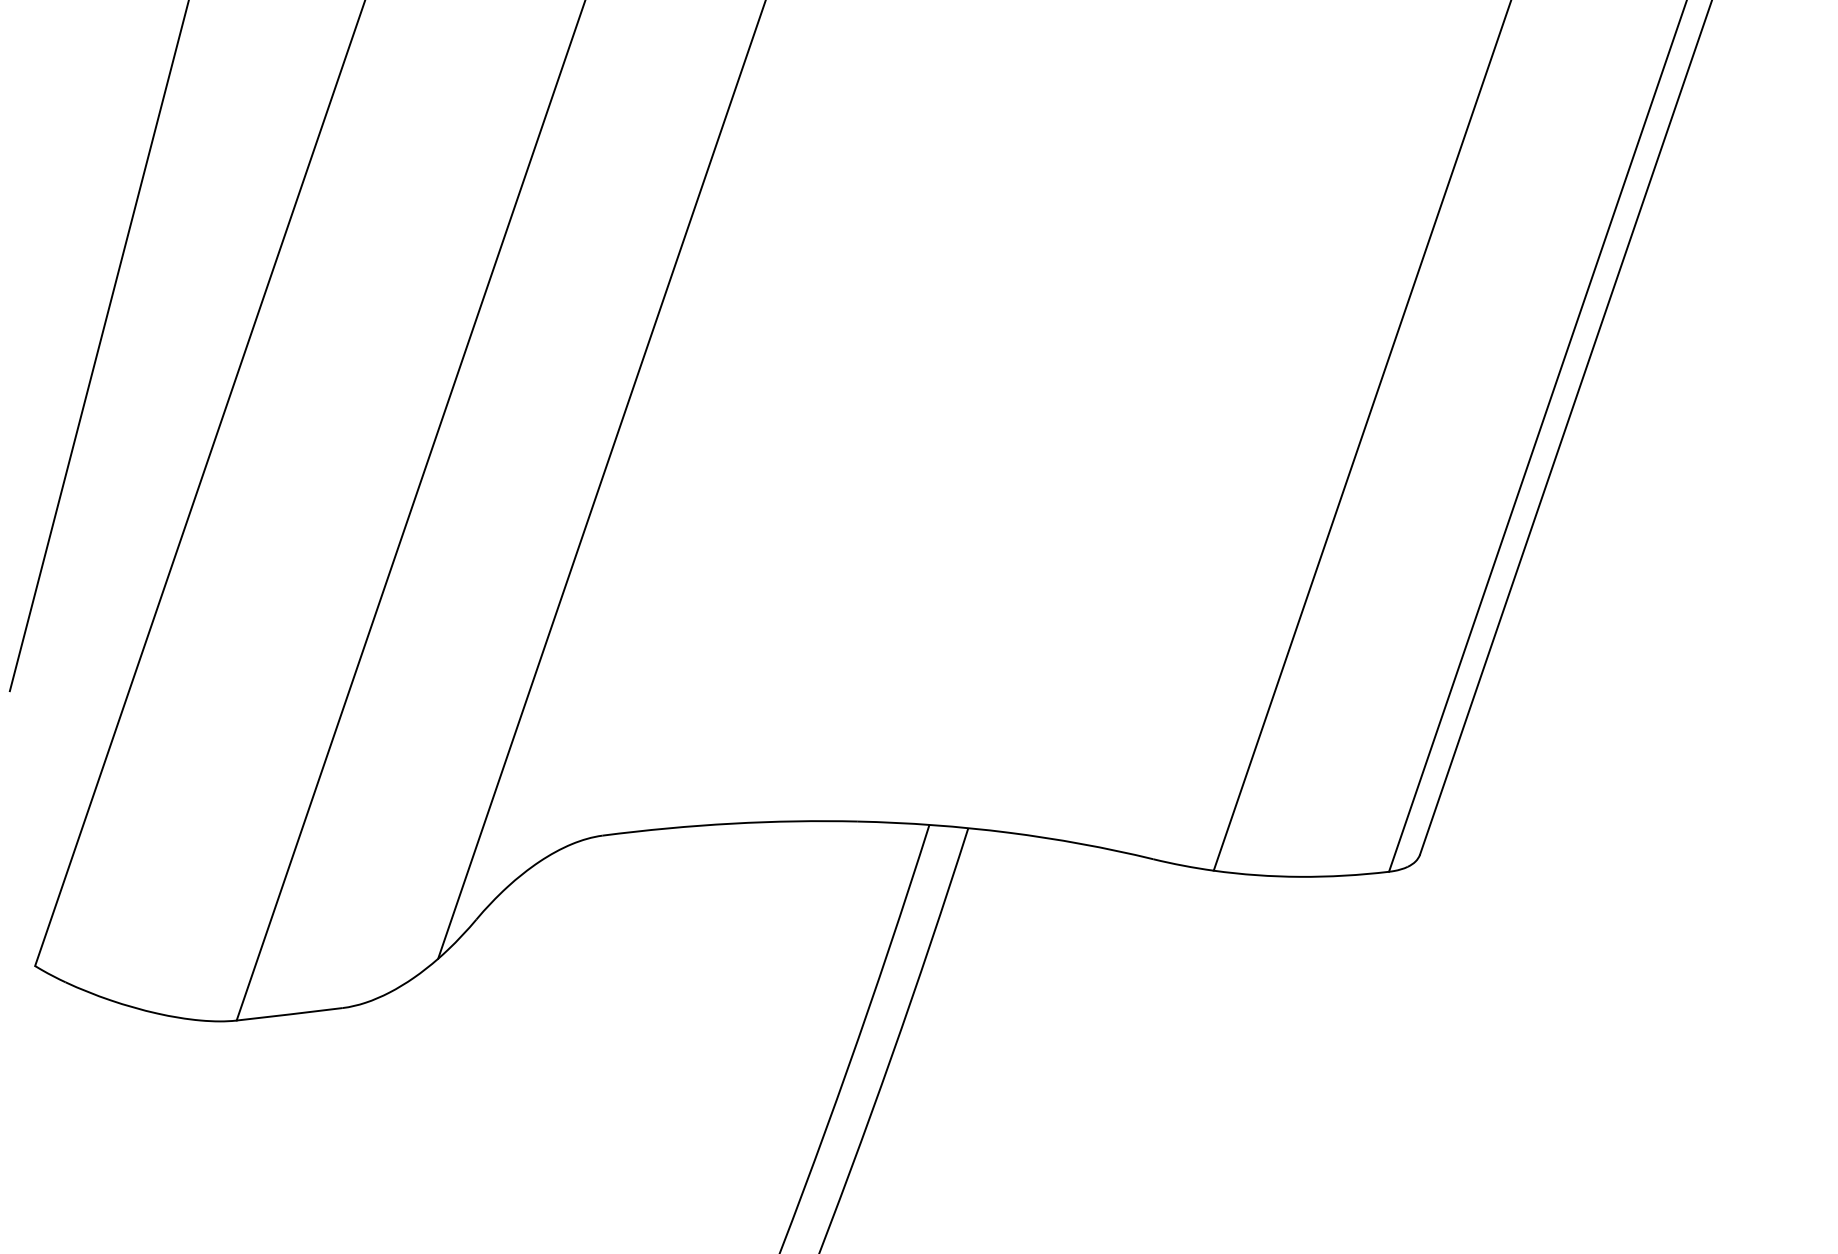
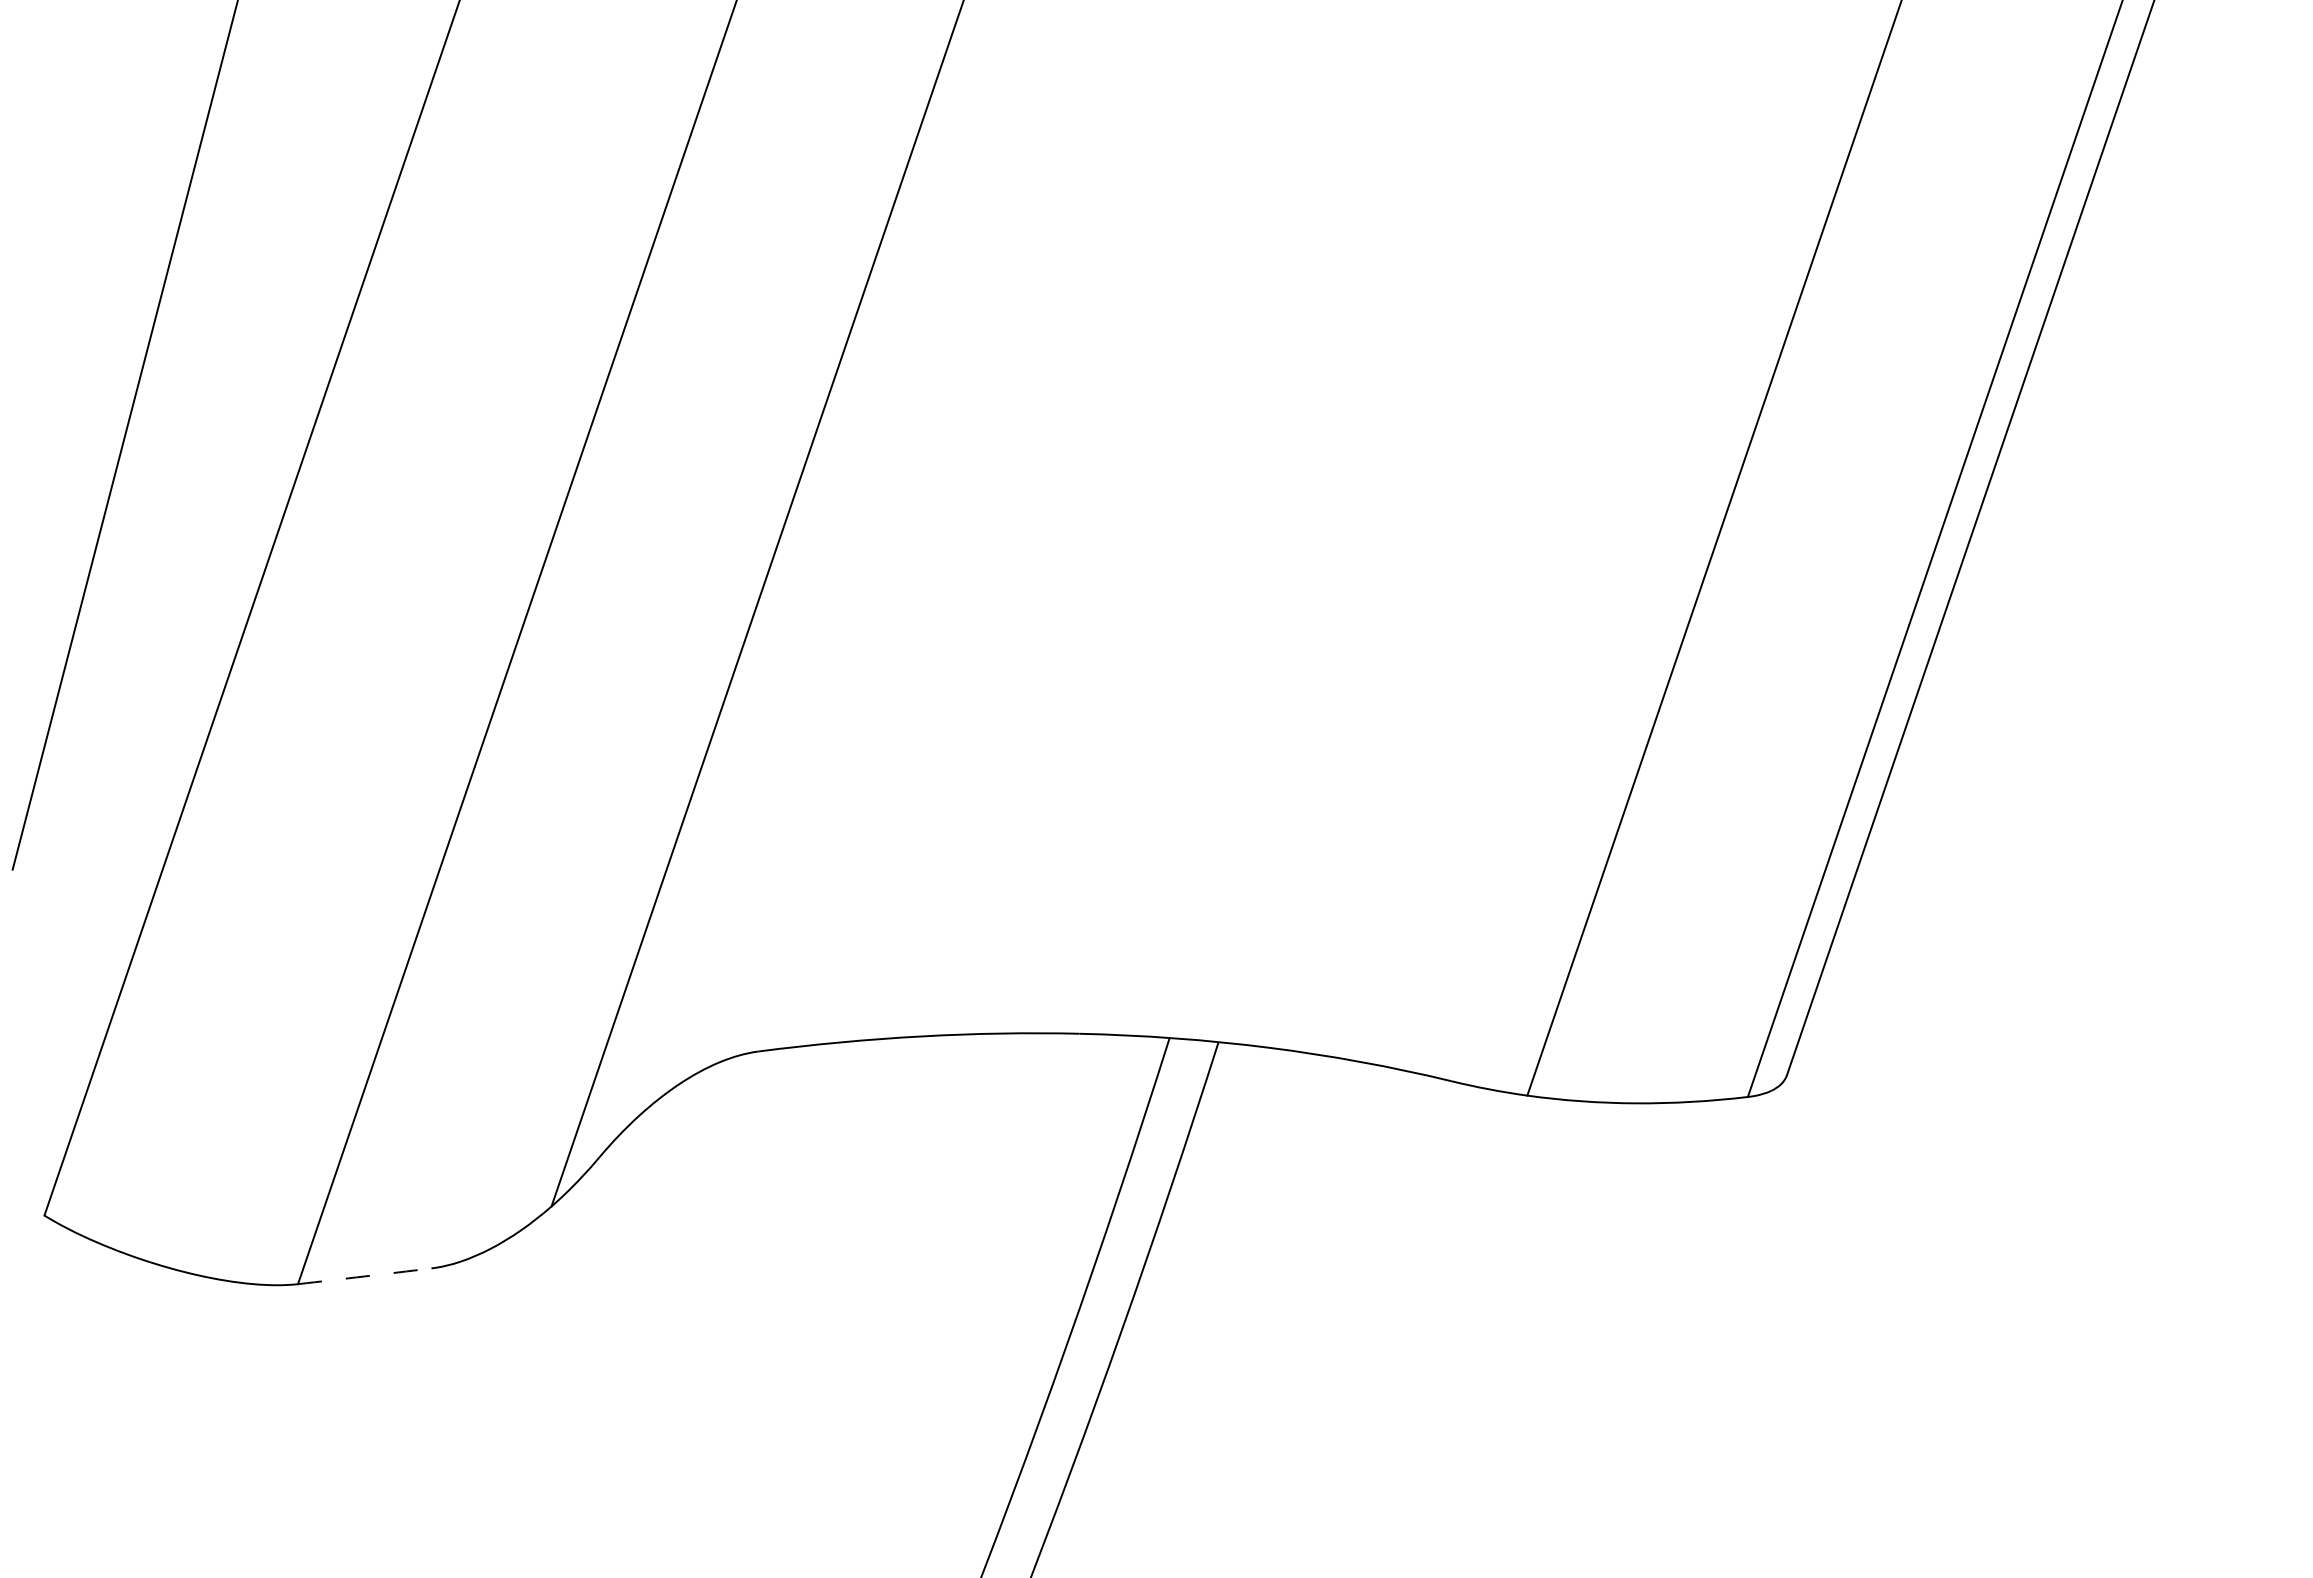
arc: (289, 1014) -> (364, 1276), solid -> dashed

